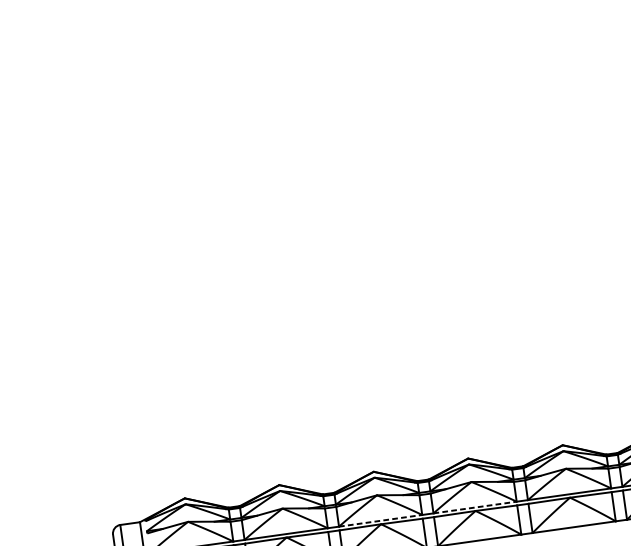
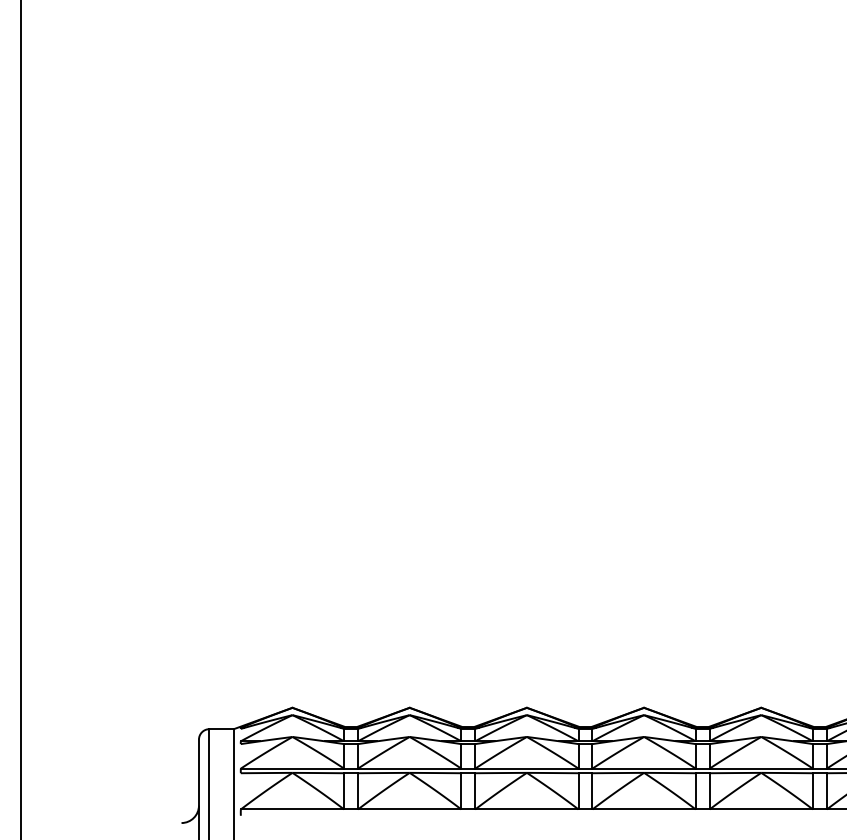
line: (475, 507) -> (644, 768), dashed -> solid
line: (380, 520) -> (526, 768), dashed -> solid

